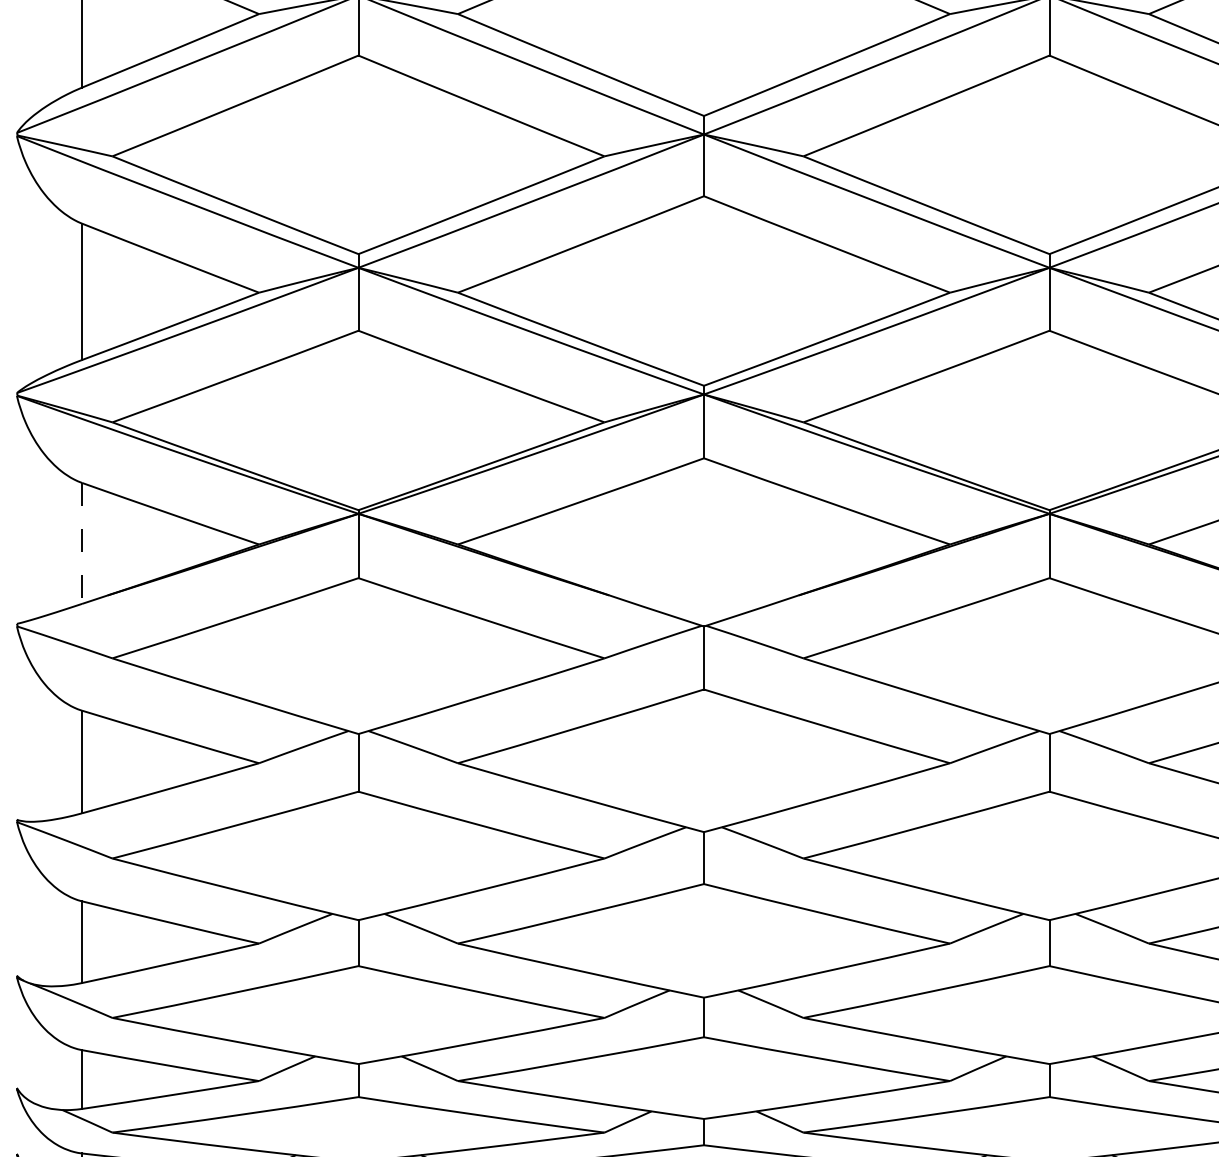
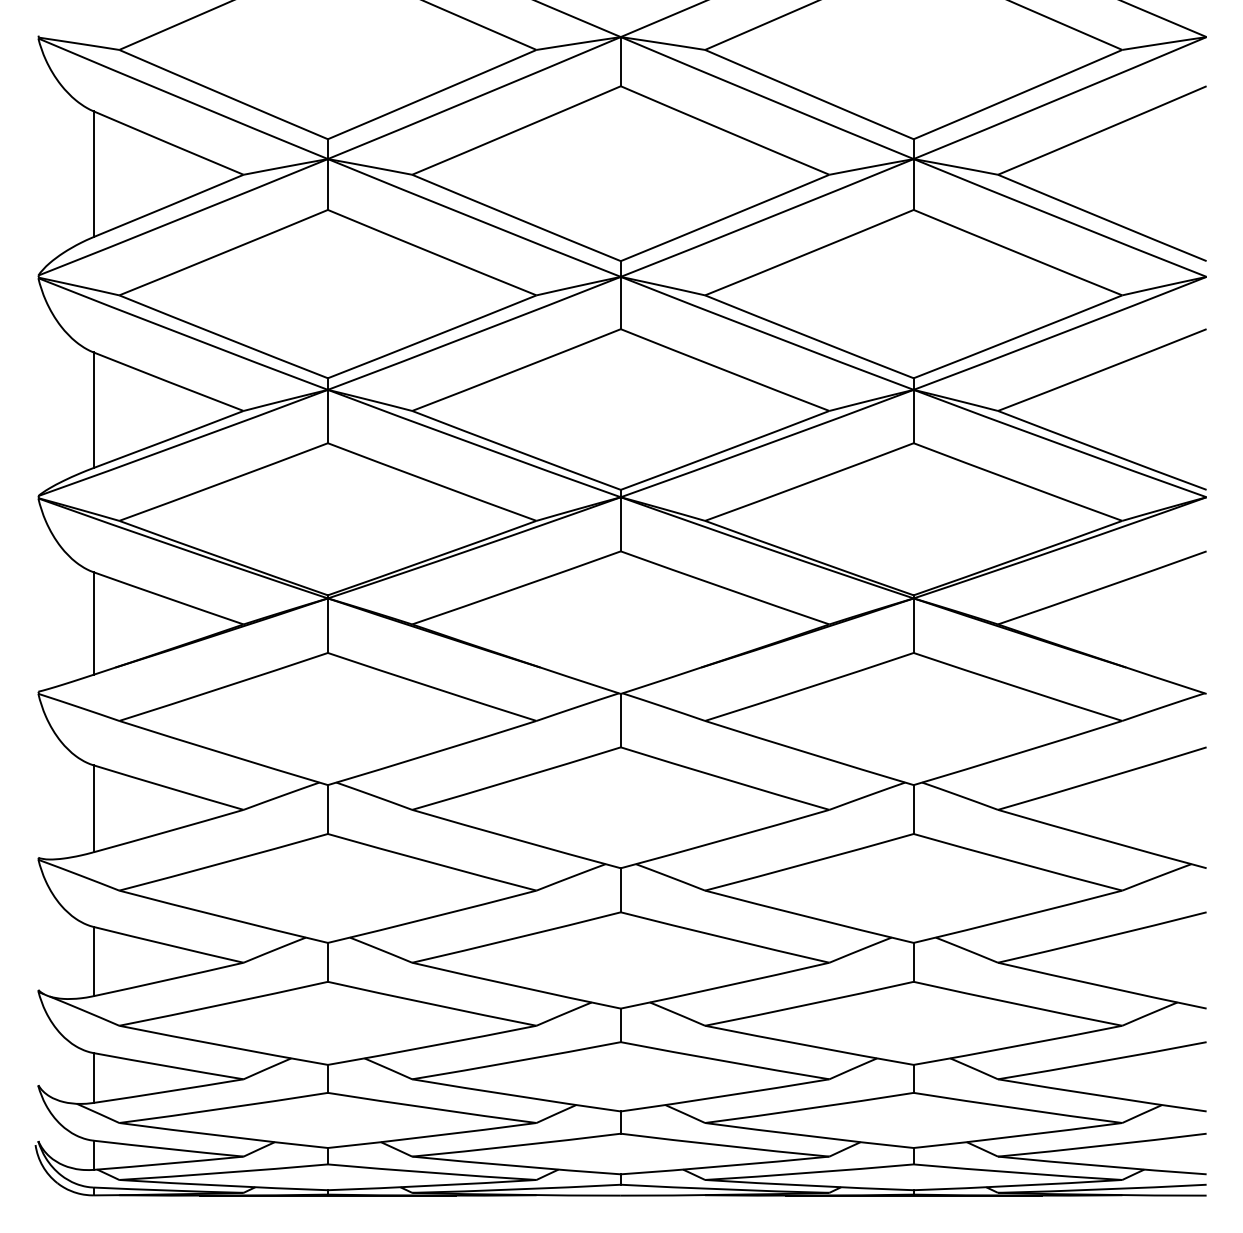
line: (81, 544) -> (93, 624), dashed -> solid

